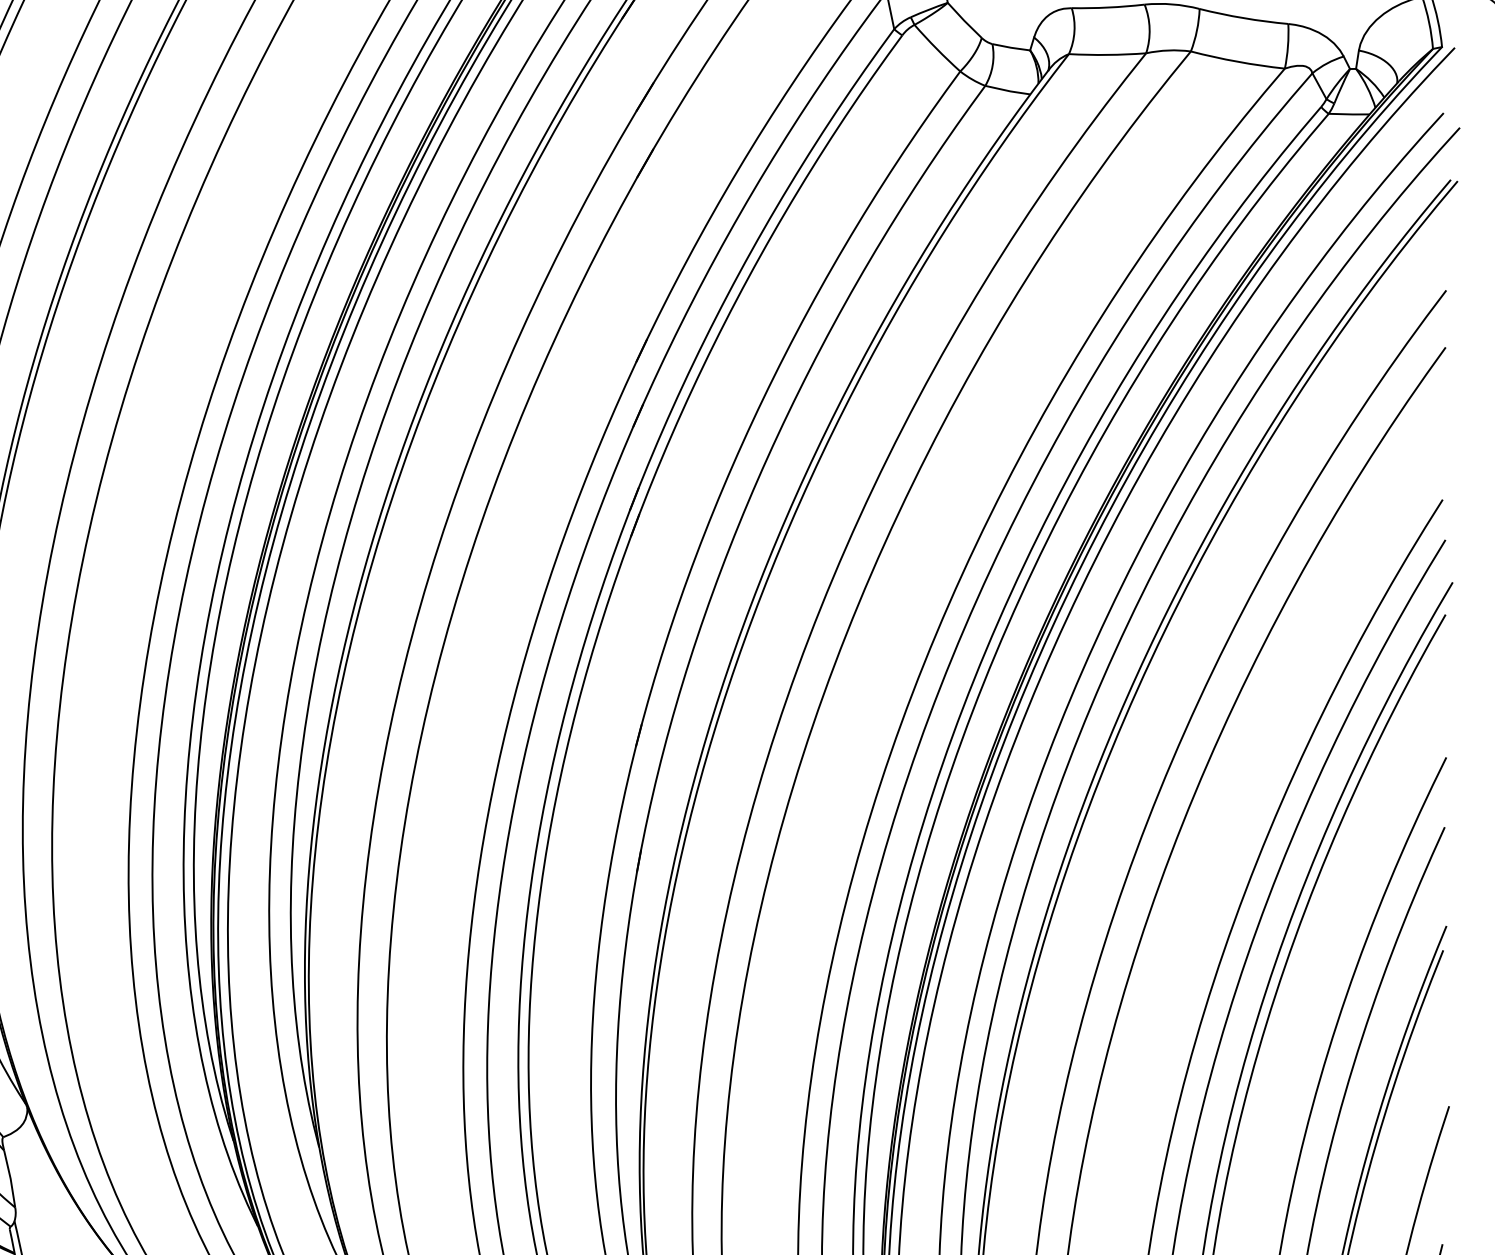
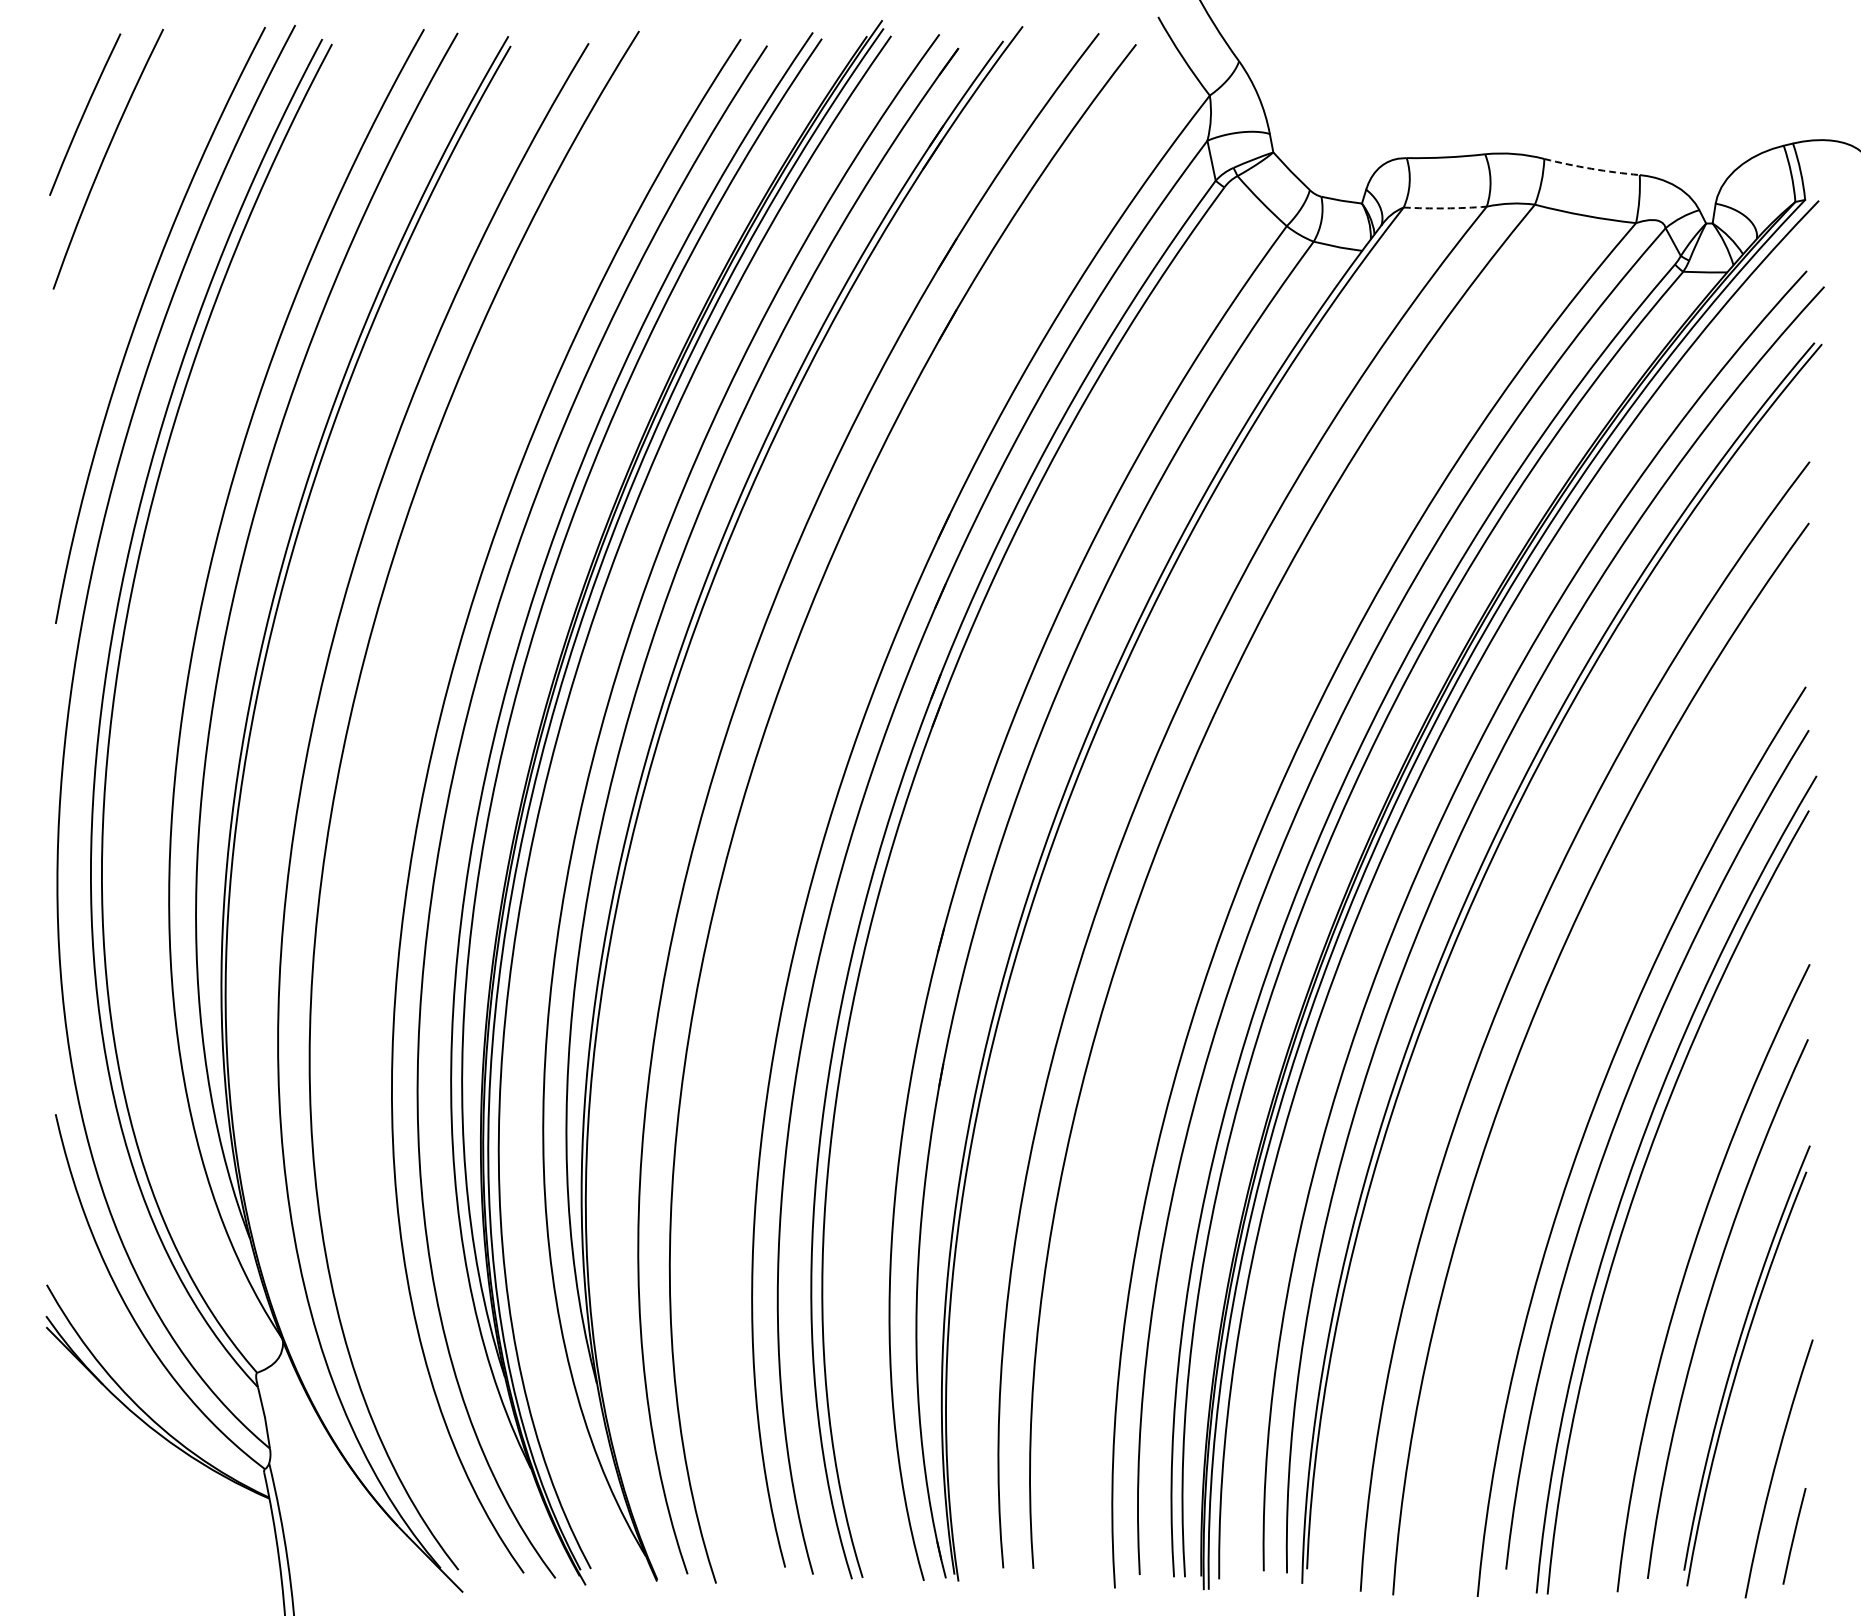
arc: (1243, 17) -> (1591, 168), solid -> dashed
arc: (1107, 55) -> (1445, 208), solid -> dashed

